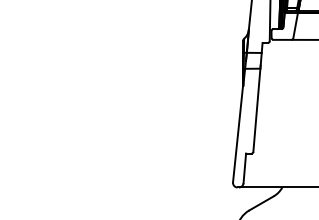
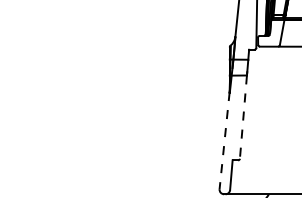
line: (256, 110) -> (243, 117), solid -> dashed
line: (238, 133) -> (225, 140), solid -> dashed

